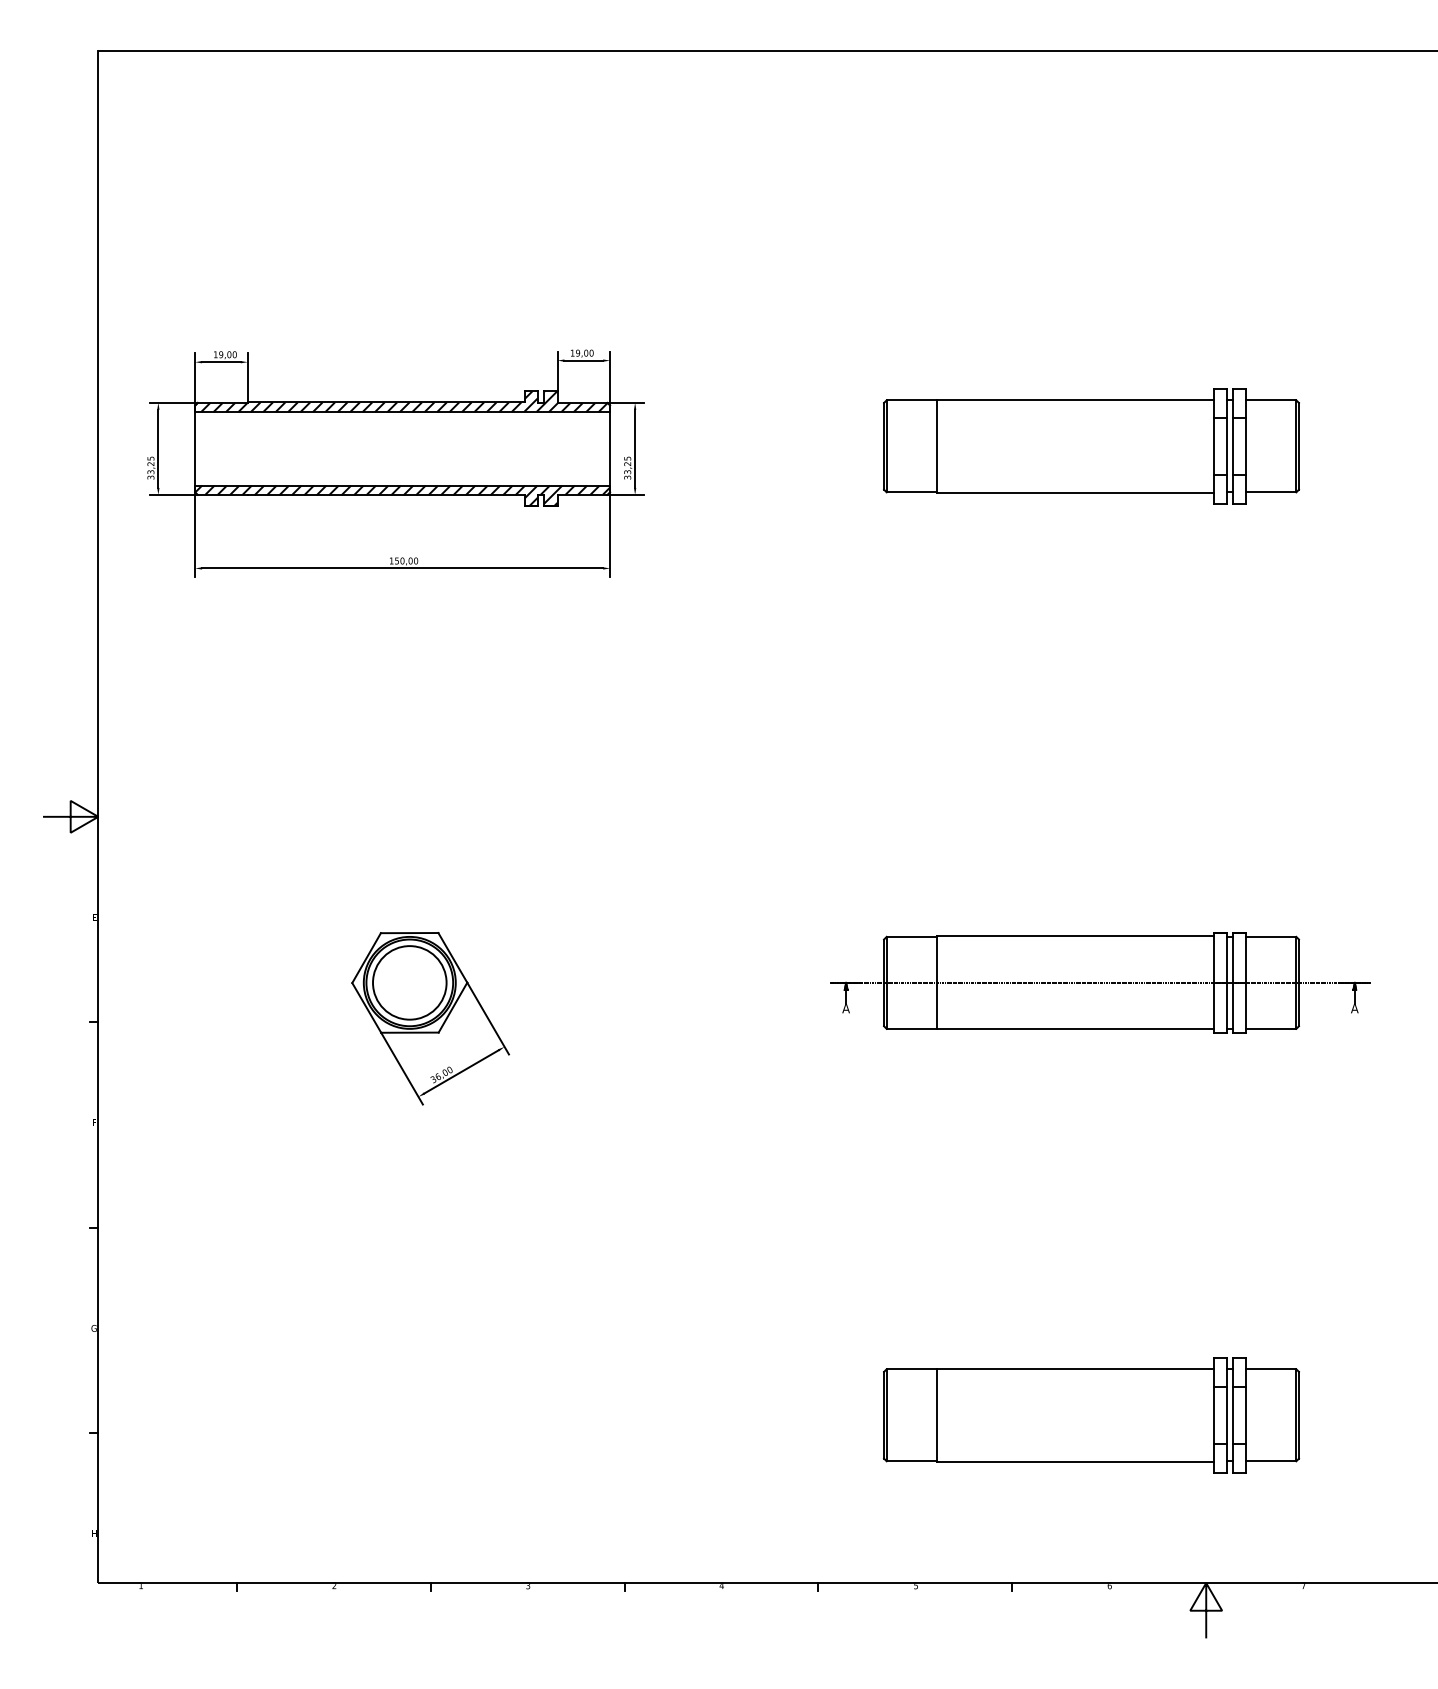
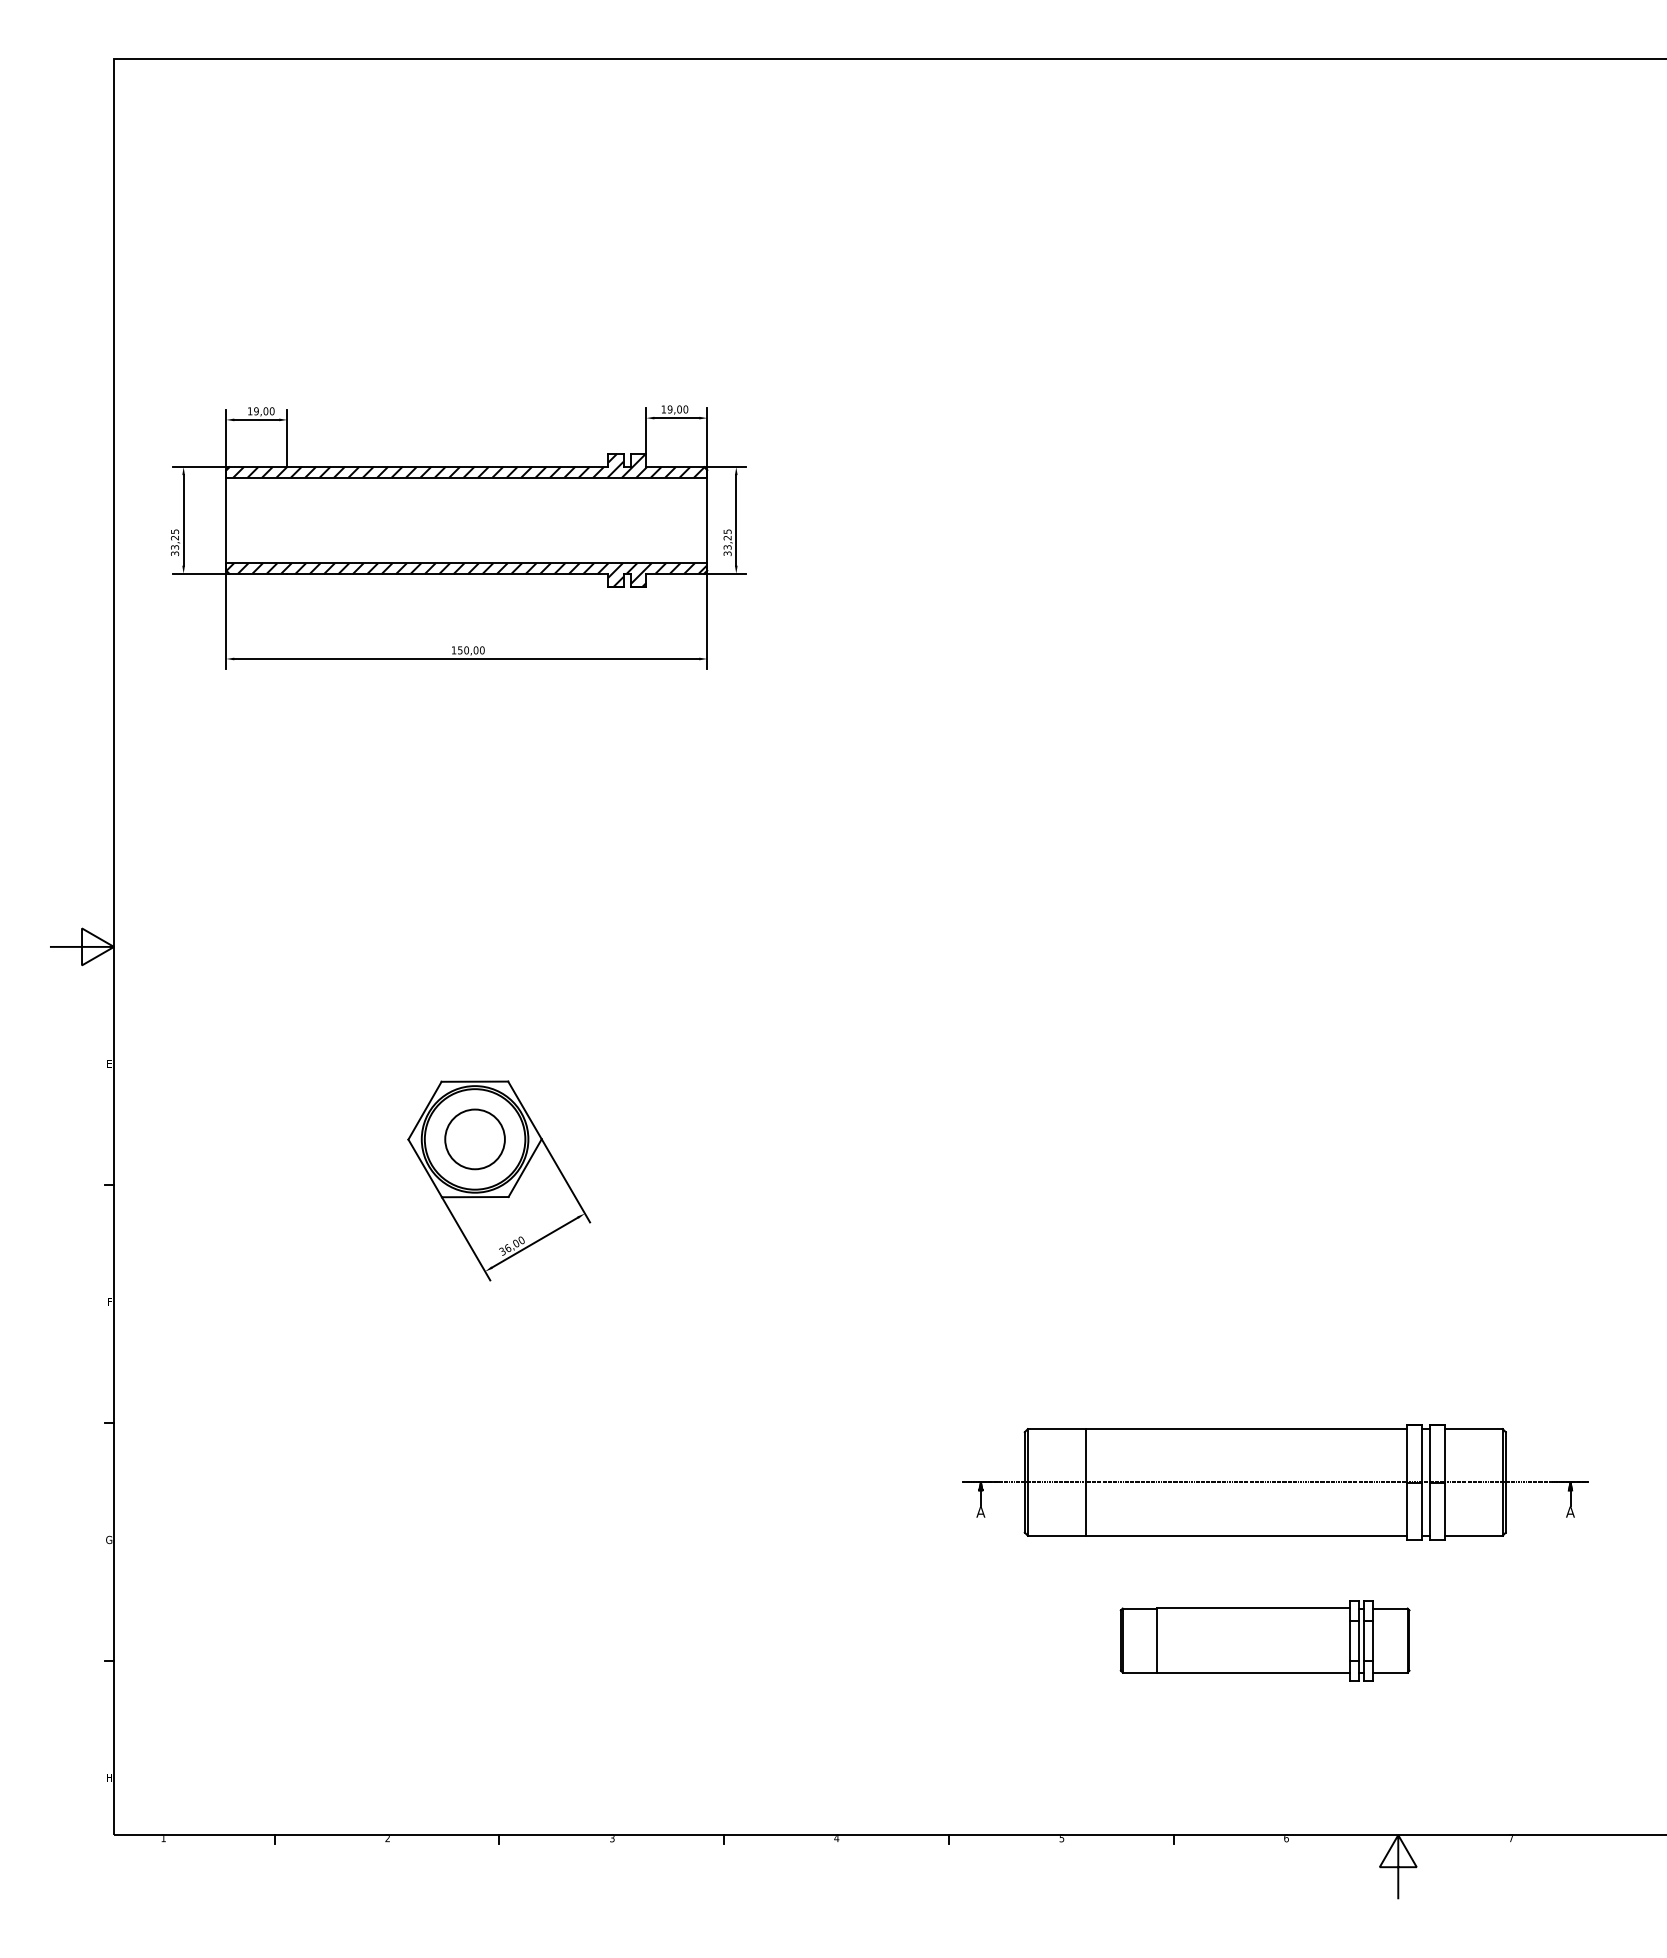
part: (1090, 446) -> (1264, 517), removed
circle: (409, 982) -> (474, 1139), size x0.7
part: (1100, 982) -> (1275, 1482), moved
part: (1090, 1415) -> (1264, 1640), size x0.6

